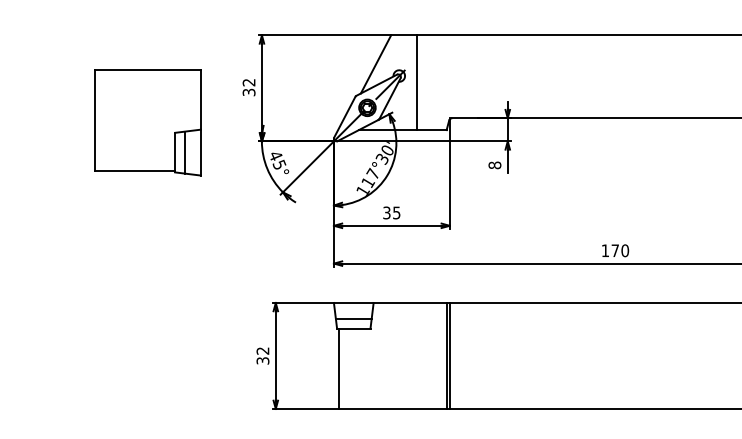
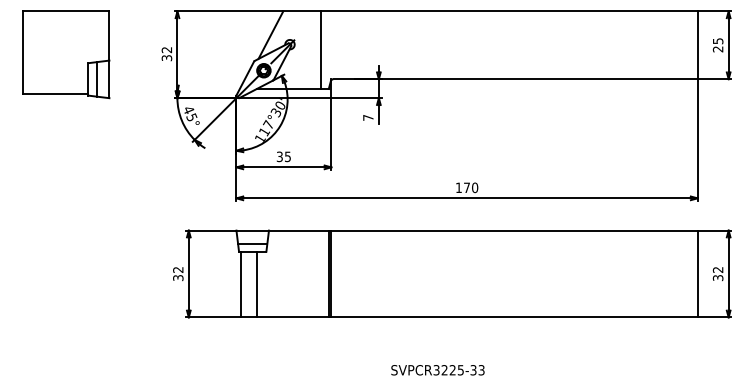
line: (416, 81) -> (320, 49), moved
part: (148, 122) -> (66, 54), moved
text: (495, 164) -> (368, 117), 8 -> 7
line: (358, 368) -> (256, 284), added

